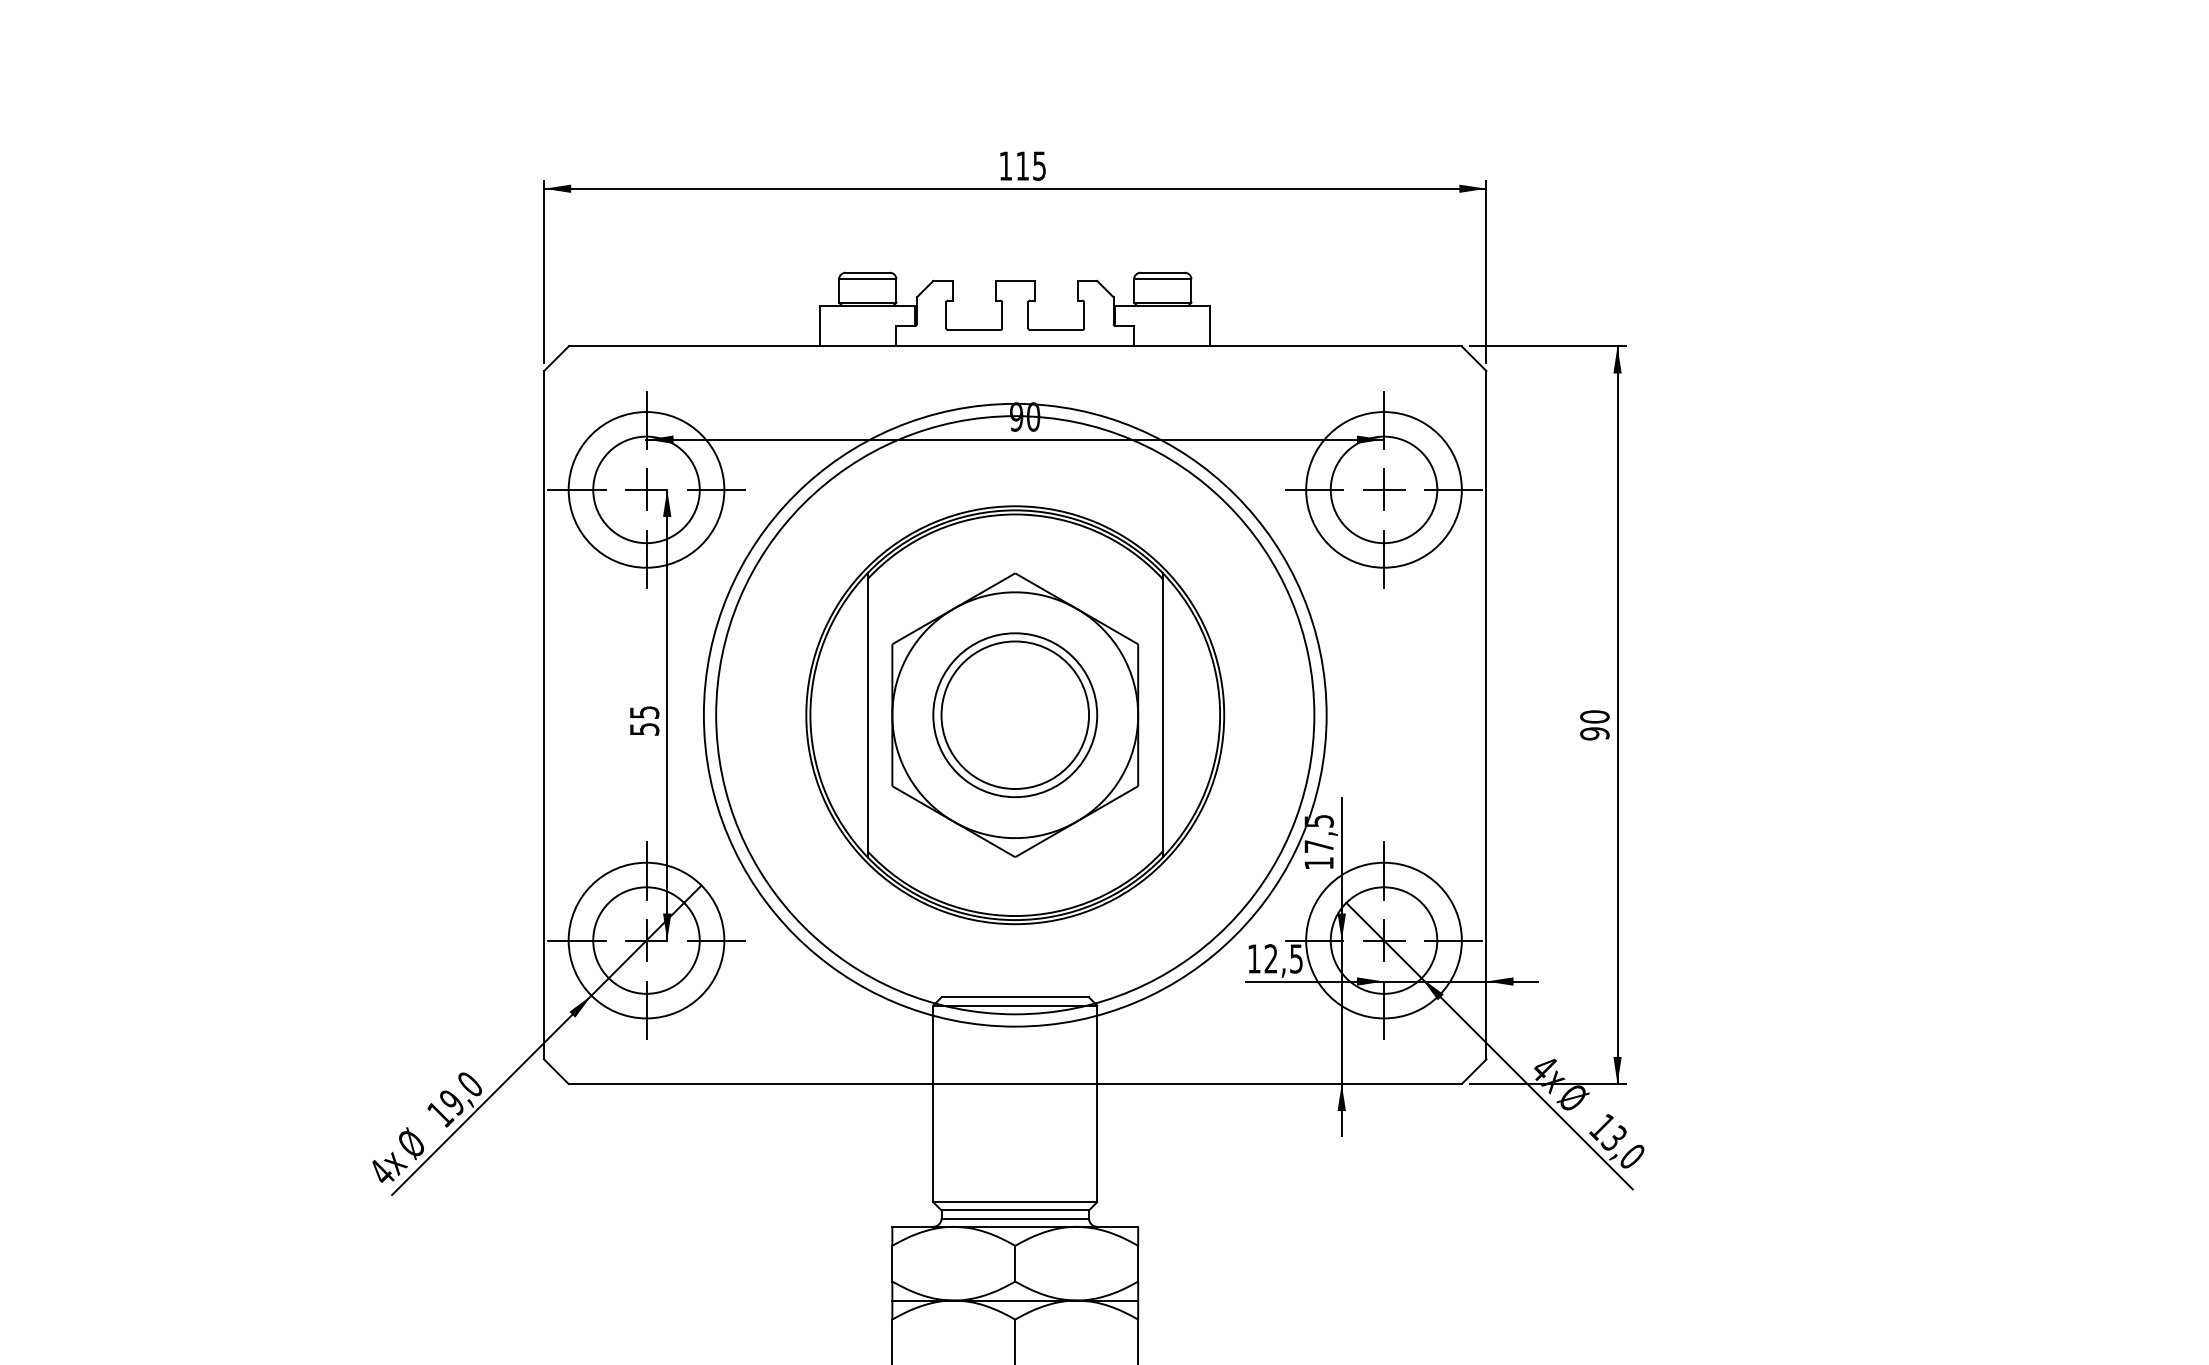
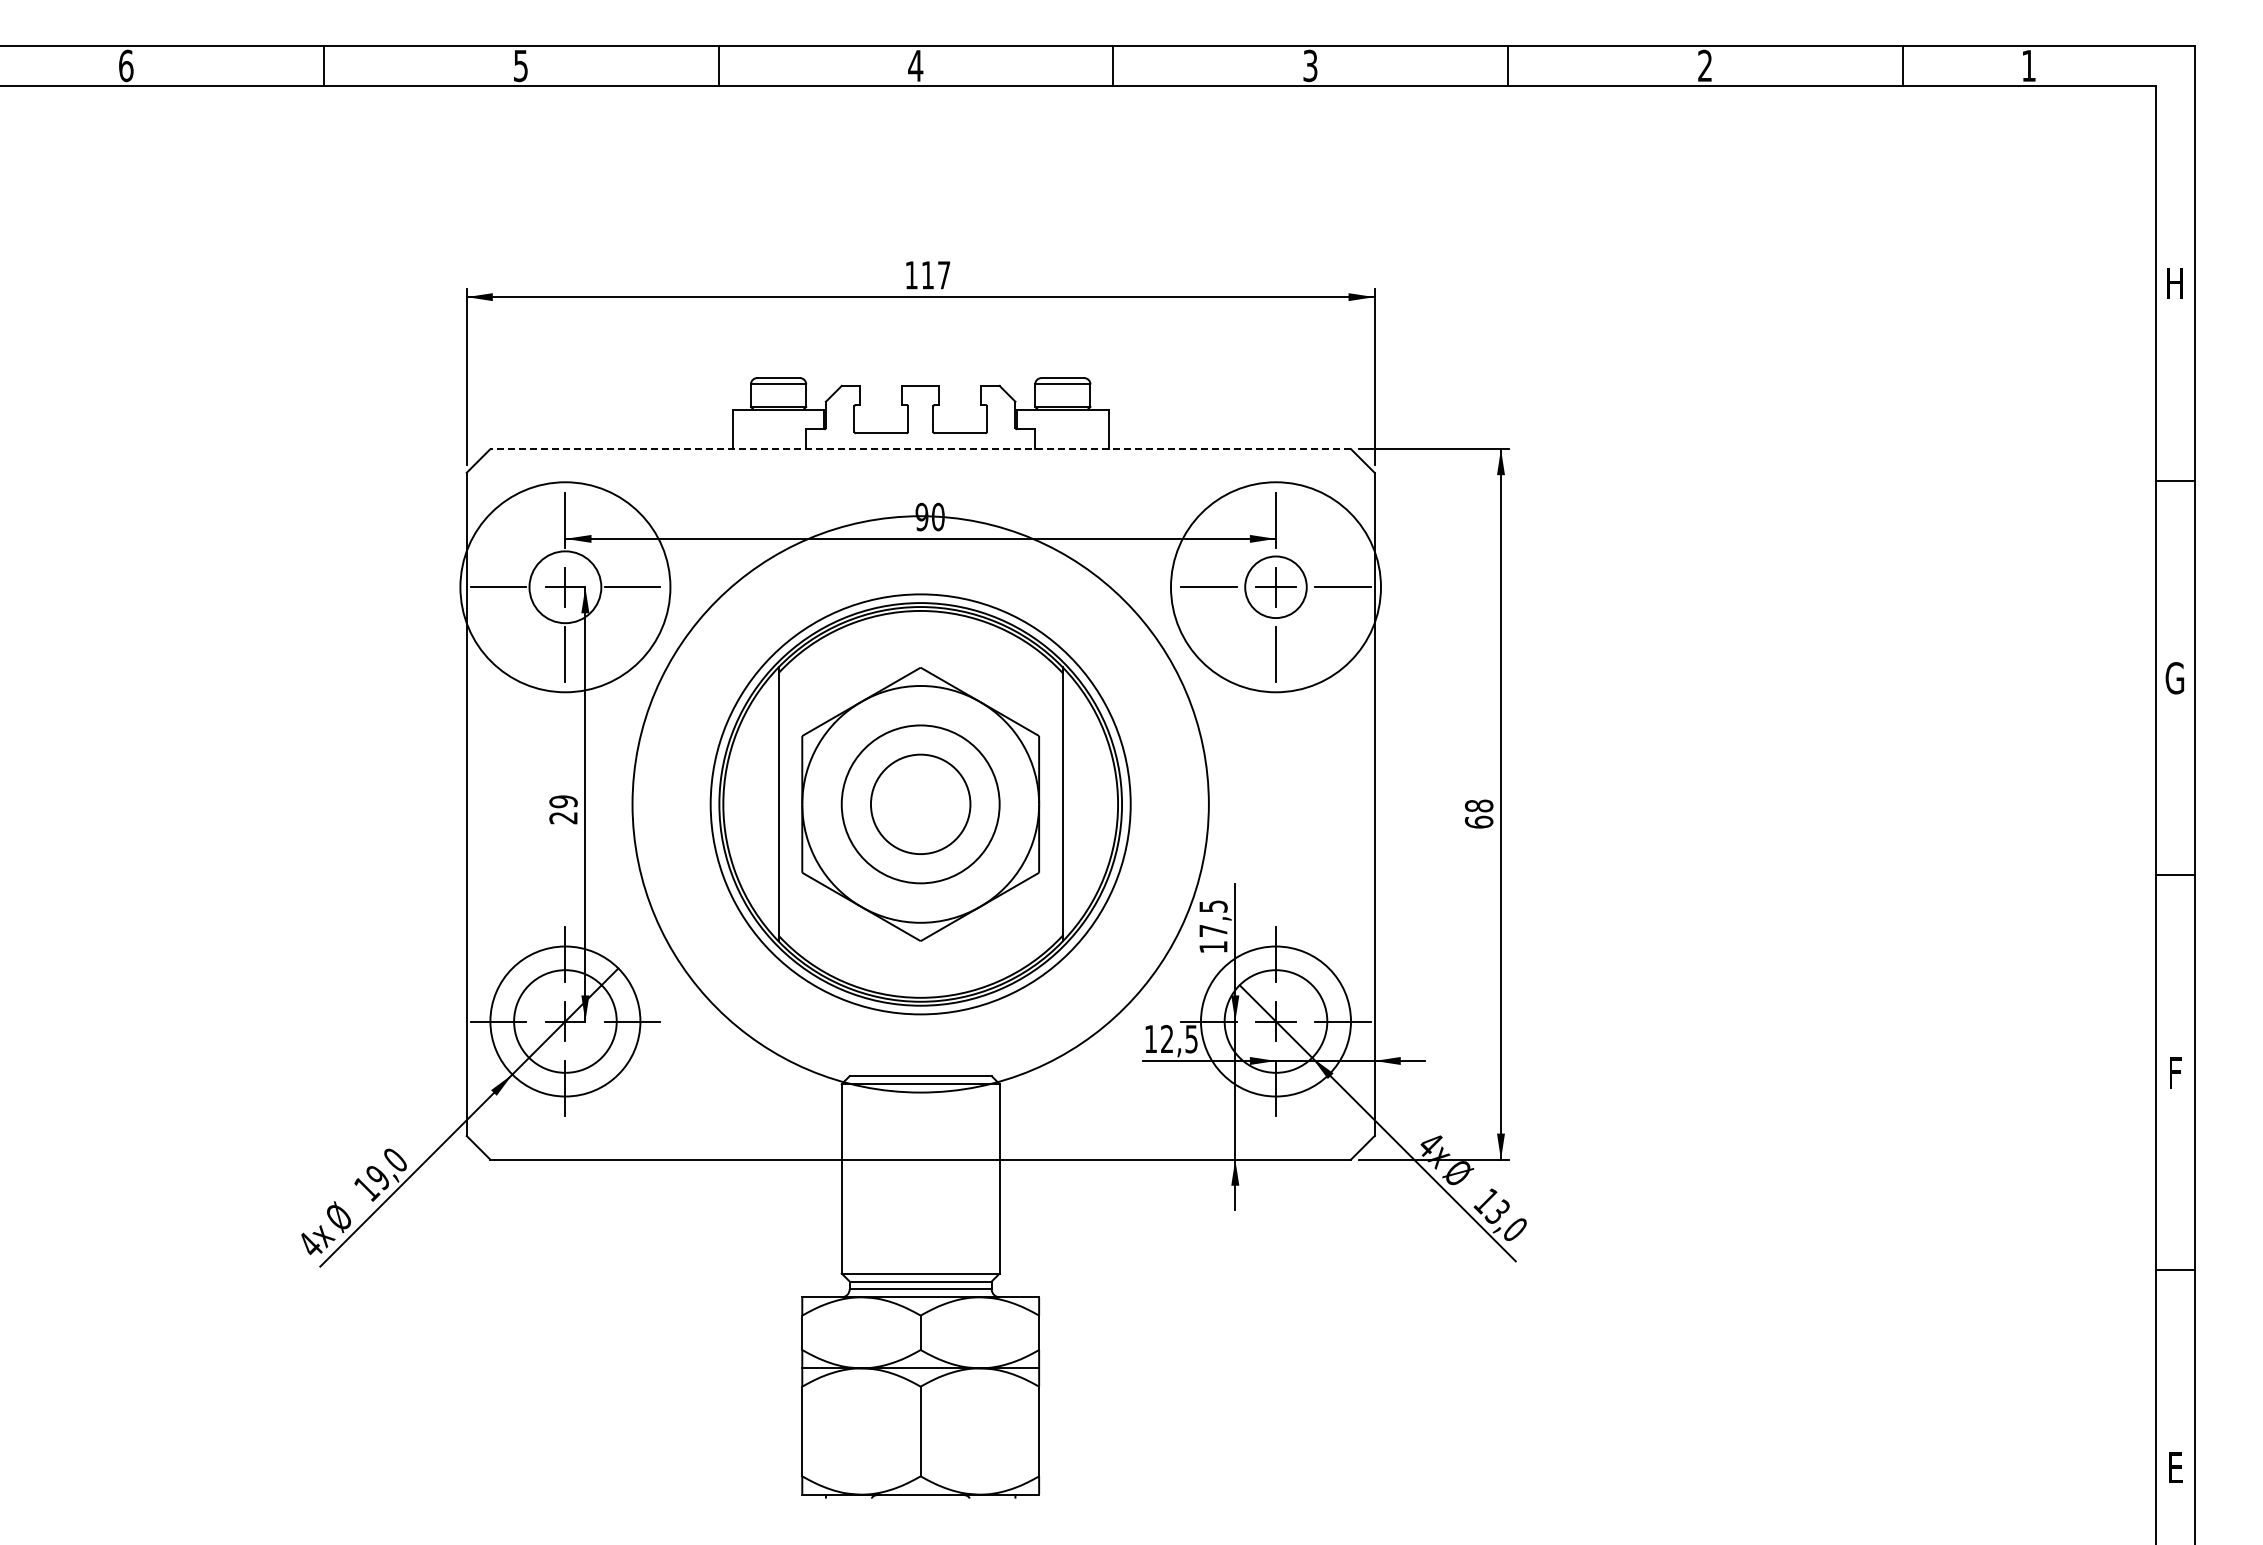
text: (1039, 166) -> (944, 275), 115 -> 117
line: (1015, 346) -> (920, 449), solid -> dashed
circle: (646, 489) -> (565, 586), size x0.7
circle: (1383, 489) -> (1275, 586), size x0.6
circle: (646, 490) -> (565, 587), size x1.4
circle: (1383, 490) -> (1275, 587), size x1.4
circle: (1015, 715) -> (920, 804), size x0.7
circle: (1015, 715) -> (920, 804), size x0.7
text: (644, 720) -> (563, 809), 55 -> 29
text: (1594, 724) -> (1478, 813), 90 -> 68

